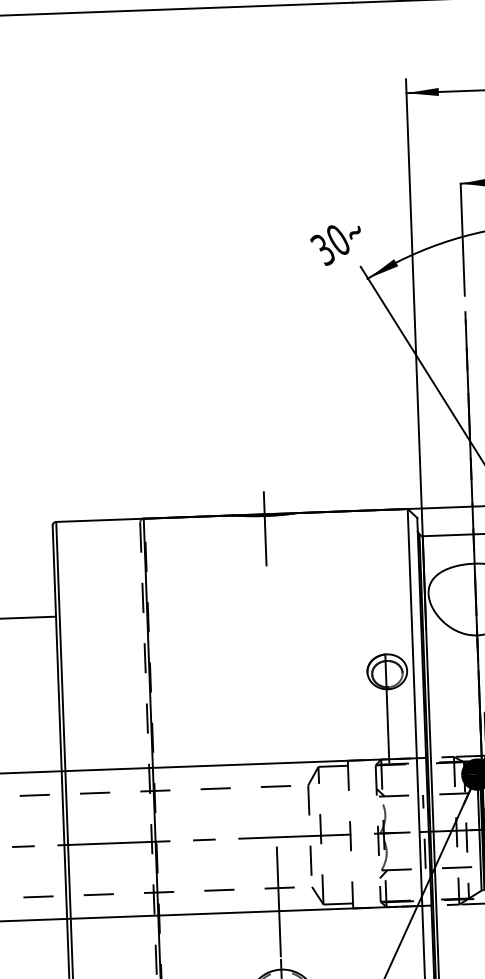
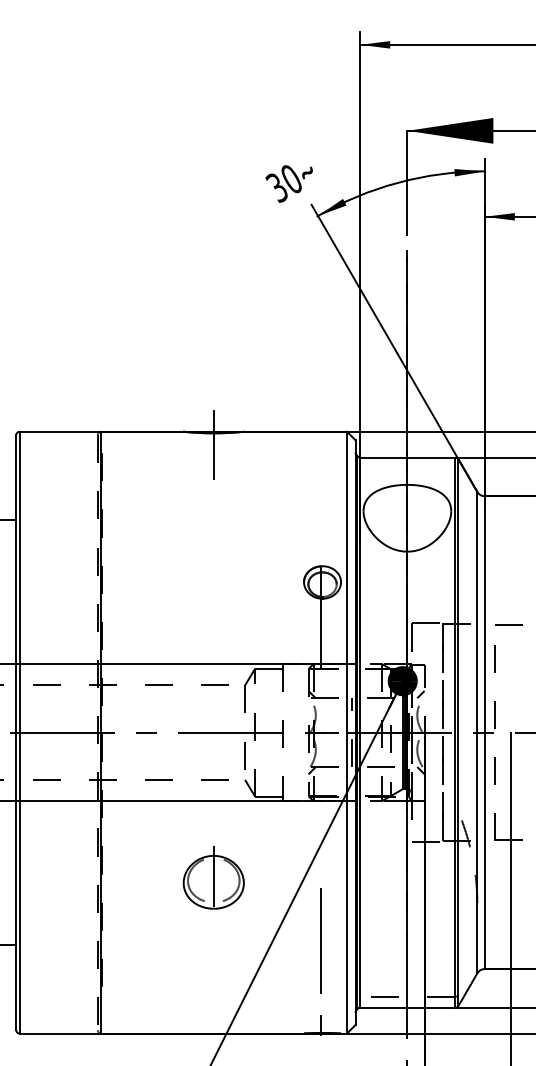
line: (278, 901) -> (213, 792), removed

